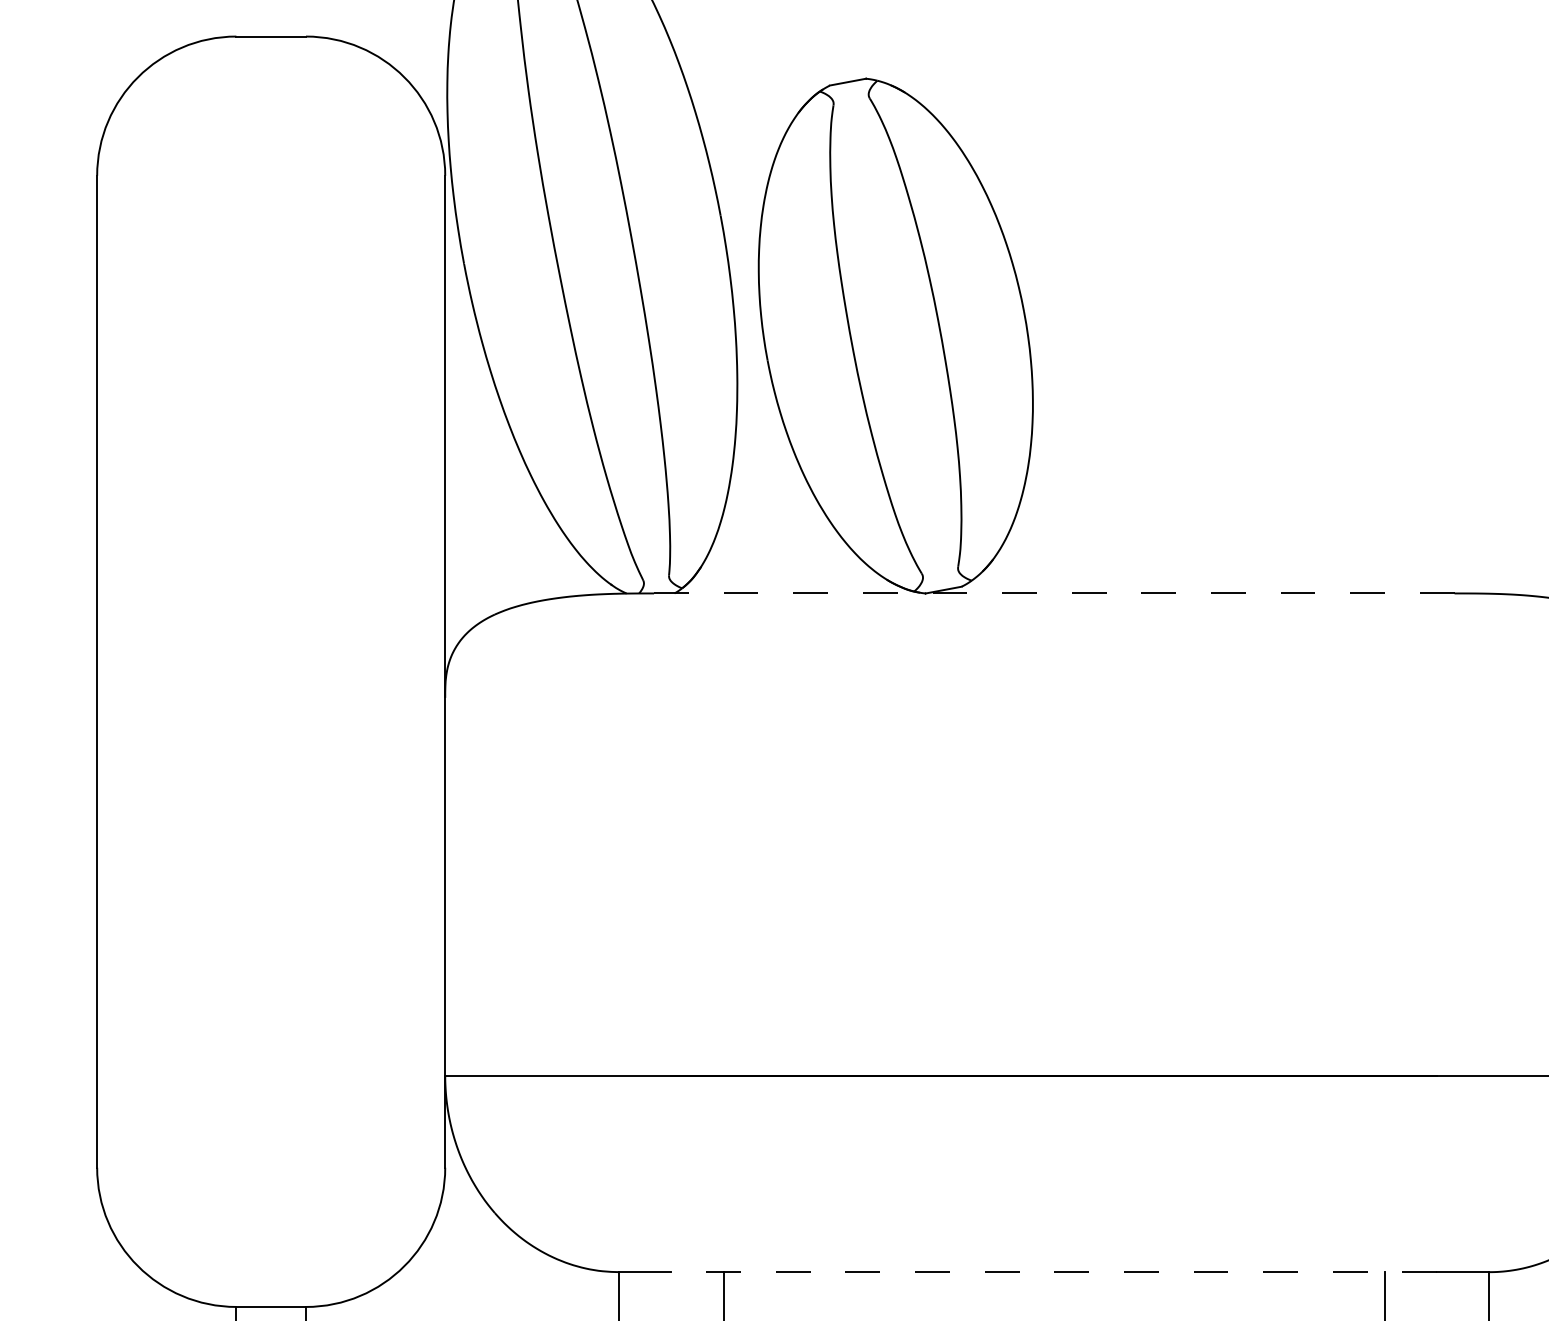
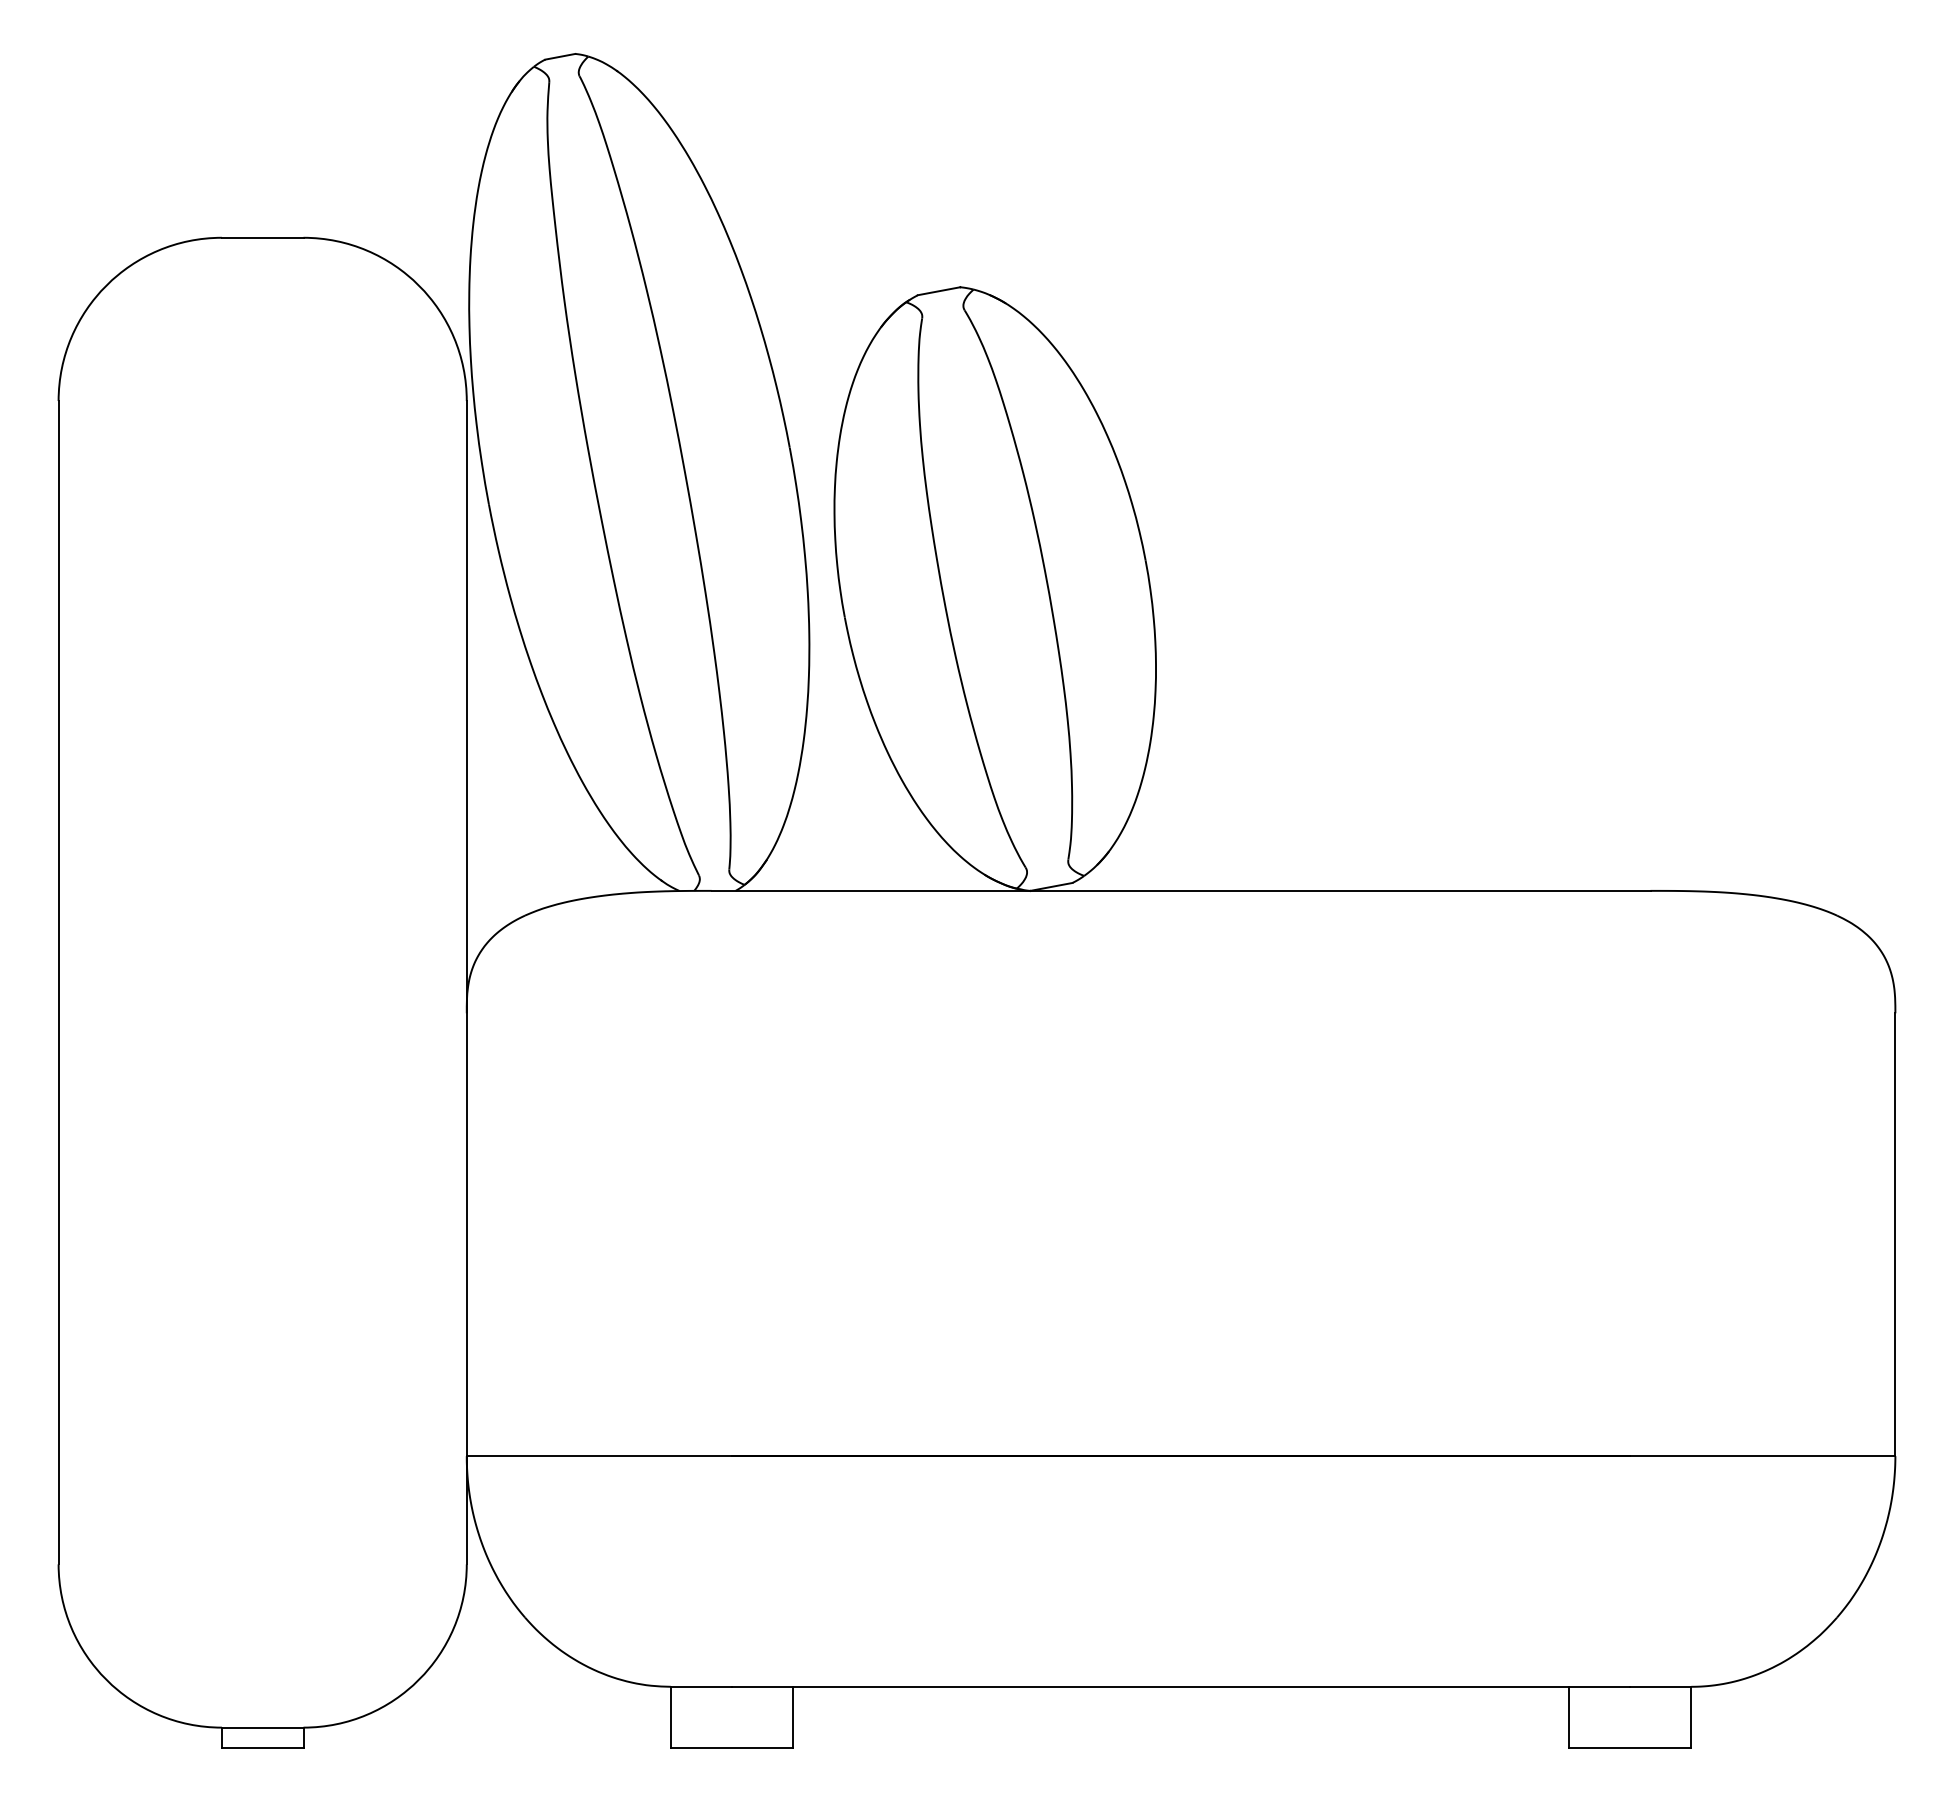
line: (1054, 593) -> (1181, 890), dashed -> solid
line: (1054, 1271) -> (1181, 1686), dashed -> solid

